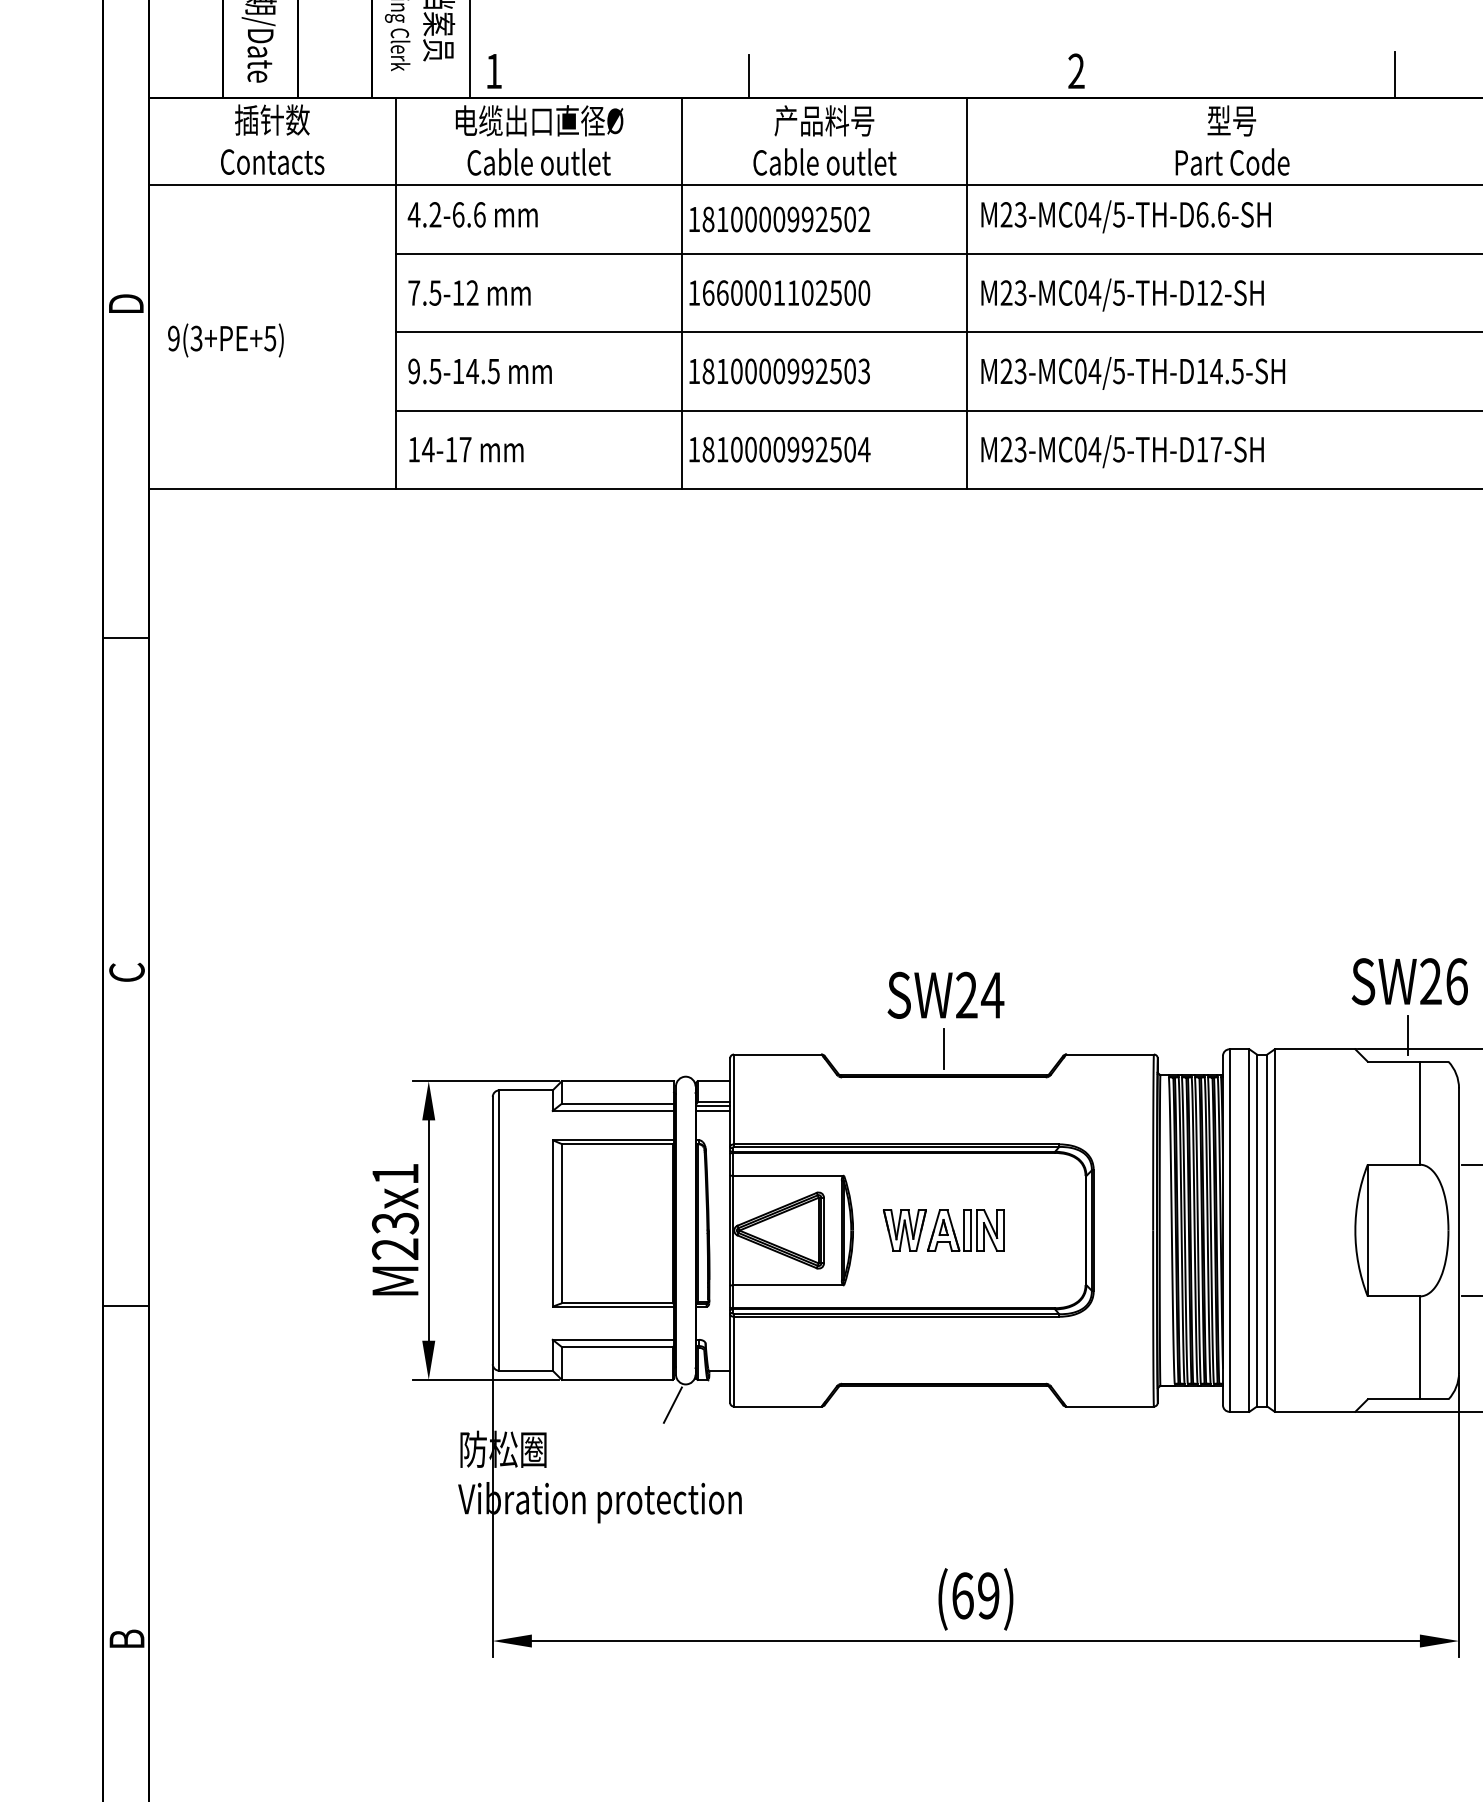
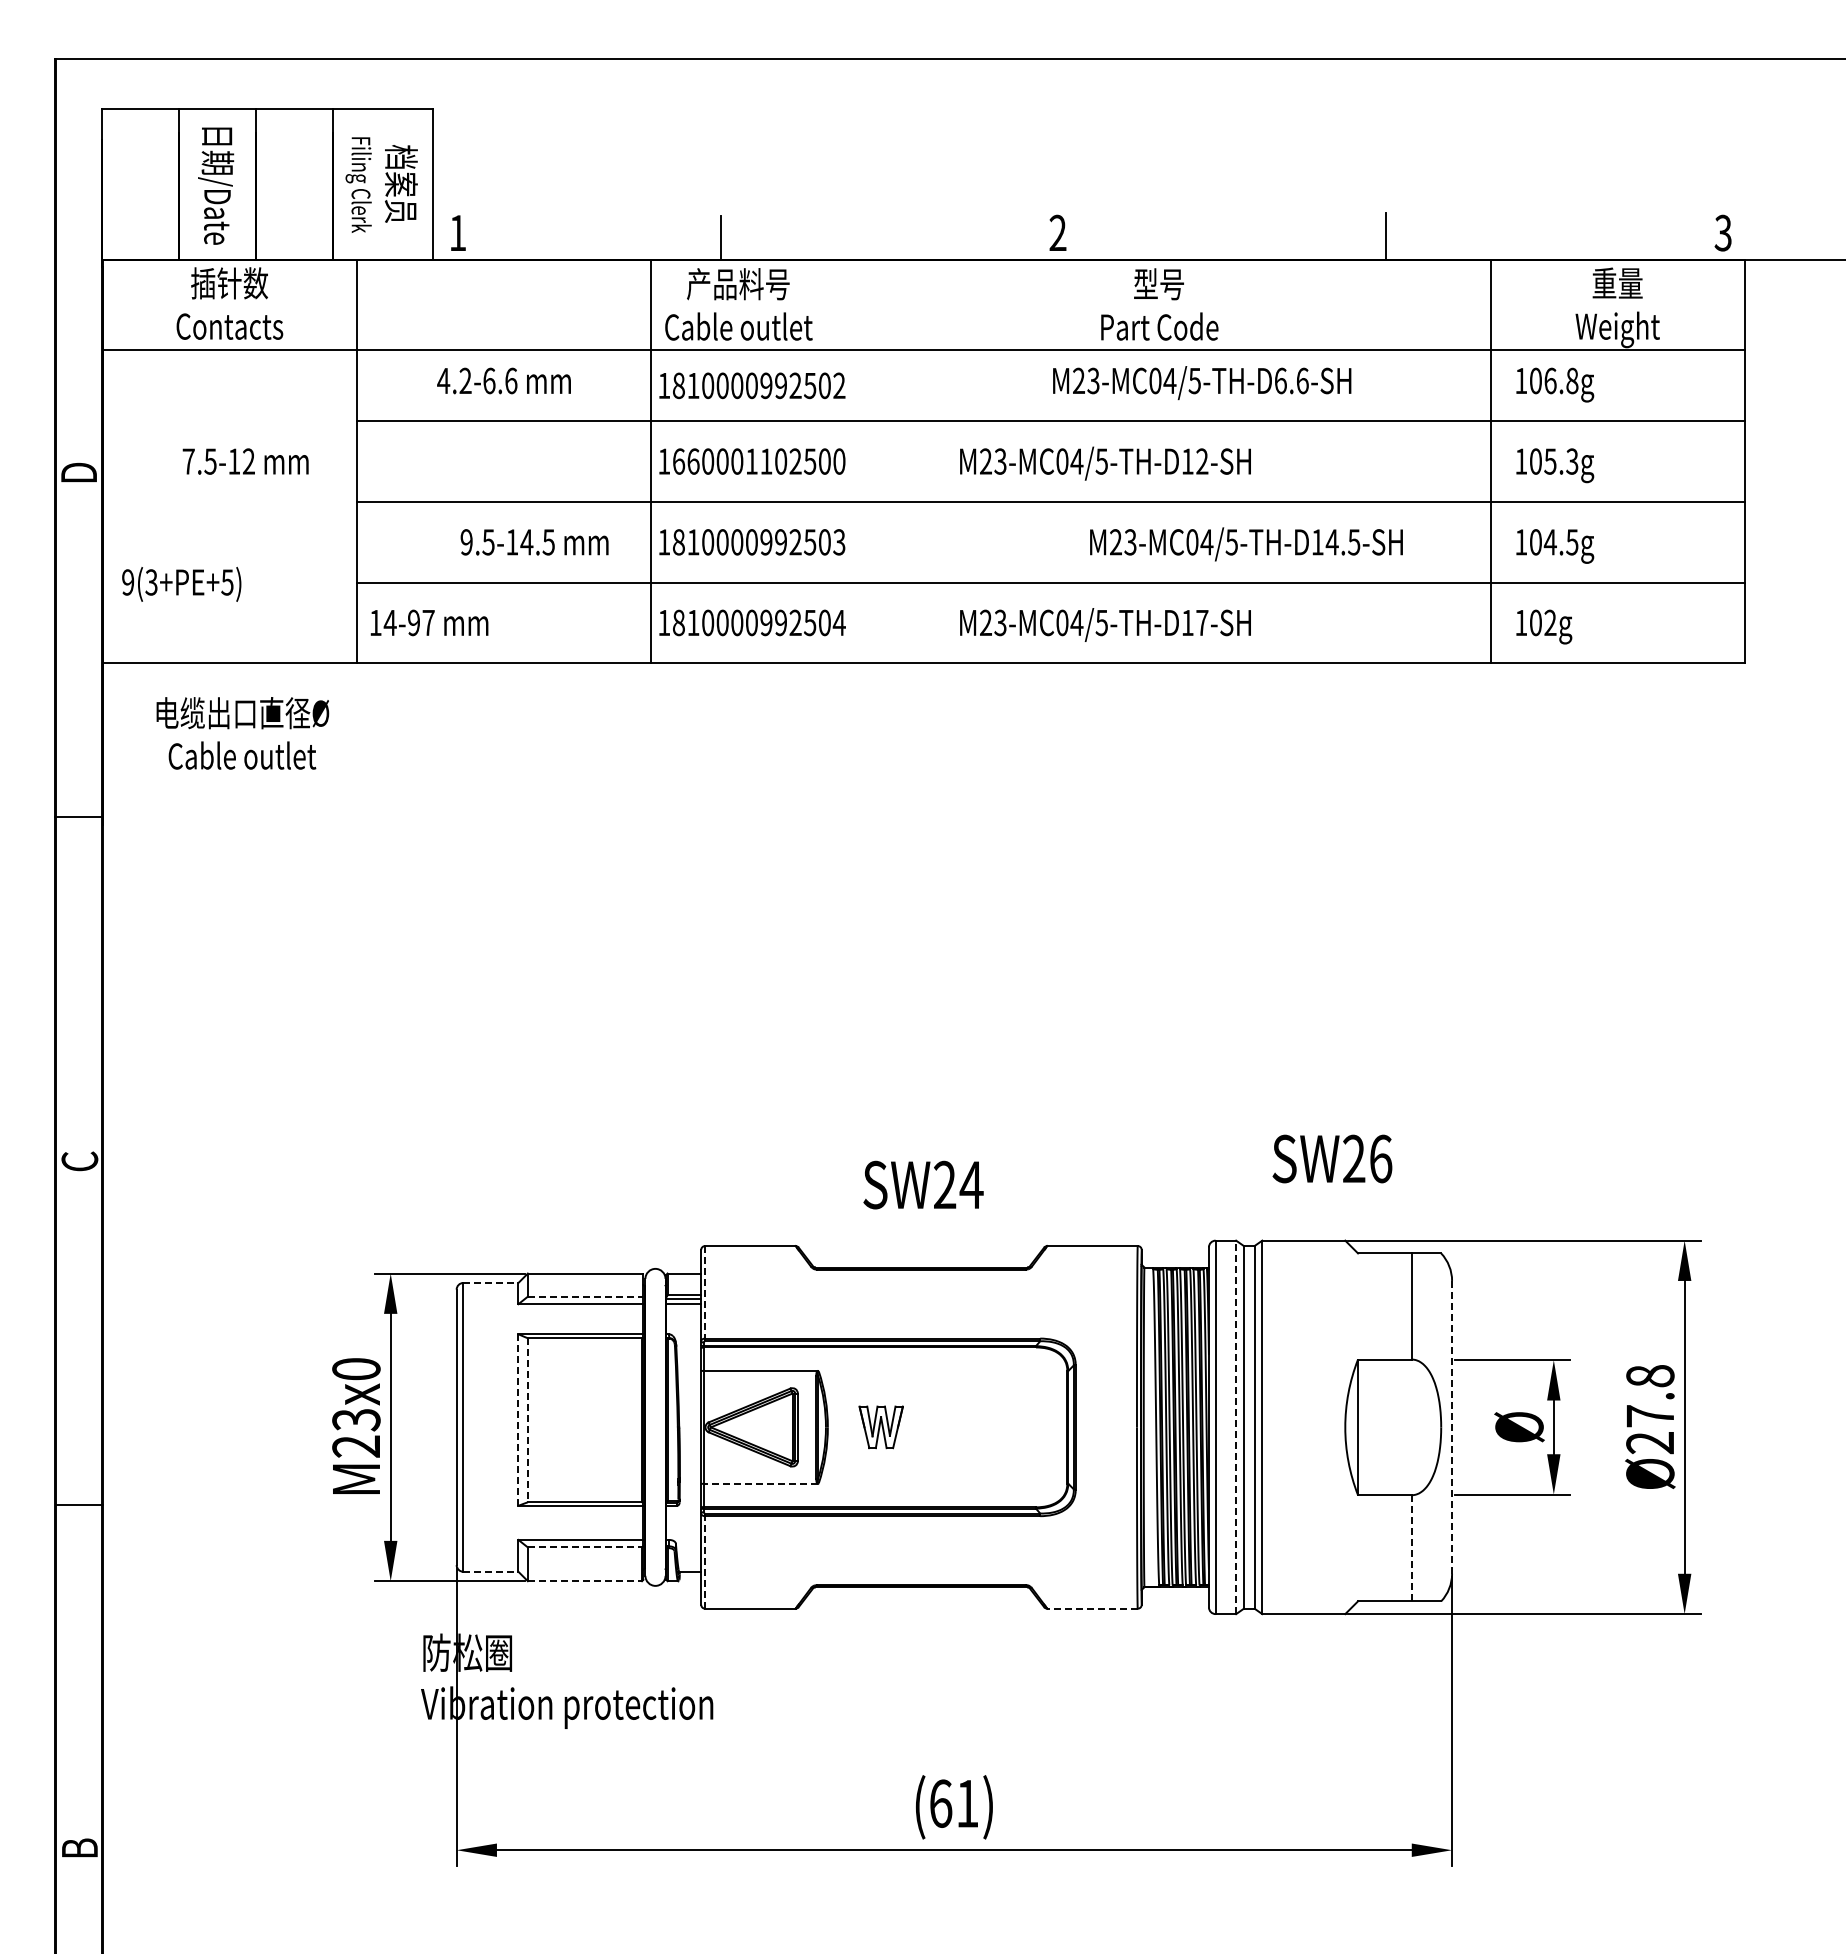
text: (539, 140) -> (242, 733), moved
text: (824, 140) -> (738, 304), moved
text: (1232, 140) -> (1159, 304), moved
text: (472, 214) -> (503, 380), moved
text: (1126, 217) -> (1202, 383), moved
text: (469, 292) -> (245, 461), moved
line: (967, 292) -> (945, 461), removed
text: (225, 340) -> (181, 584), moved
text: (479, 371) -> (534, 542), moved
text: (1133, 373) -> (1246, 544), moved
text: (450, 449) -> (413, 622), 14-17 -> 14-97
text: (1409, 981) -> (1332, 1158), moved
line: (1407, 1034) -> (1399, 1225), removed
line: (943, 1049) -> (921, 1240), removed
line: (525, 1089) -> (490, 1282), solid -> dashed
line: (734, 1100) -> (705, 1293), solid -> dashed
line: (617, 1103) -> (585, 1296), solid -> dashed
text: (395, 1174) -> (356, 1369), M23x1 -> M23x0
line: (552, 1223) -> (518, 1420), solid -> dashed
line: (561, 1223) -> (527, 1420), solid -> dashed
part: (965, 1230) -> (943, 1427), removed
line: (1249, 1230) -> (1236, 1427), solid -> dashed
line: (1459, 1230) -> (1452, 1427), solid -> dashed
line: (787, 1285) -> (760, 1483), solid -> dashed
line: (617, 1347) -> (585, 1547), solid -> dashed
line: (1419, 1348) -> (1411, 1548), solid -> dashed
line: (734, 1360) -> (705, 1561), solid -> dashed
line: (525, 1370) -> (490, 1571), solid -> dashed
line: (617, 1380) -> (585, 1581), solid -> dashed
line: (672, 1405) -> (641, 1607), removed
line: (1109, 1406) -> (1092, 1608), solid -> dashed
text: (988, 1595) -> (967, 1803), (69) -> (61)

